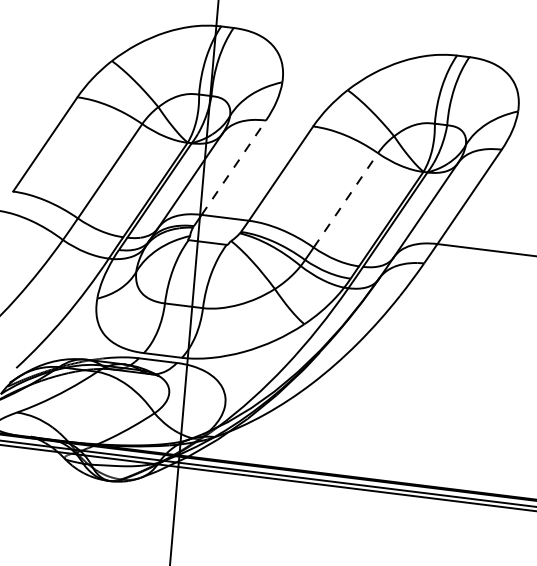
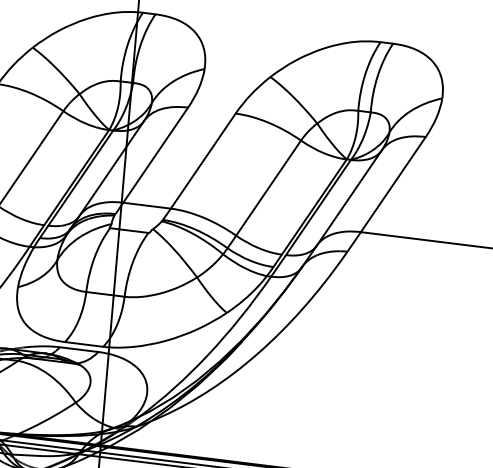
line: (234, 167) -> (156, 154), dashed -> solid
line: (346, 199) -> (269, 187), dashed -> solid

